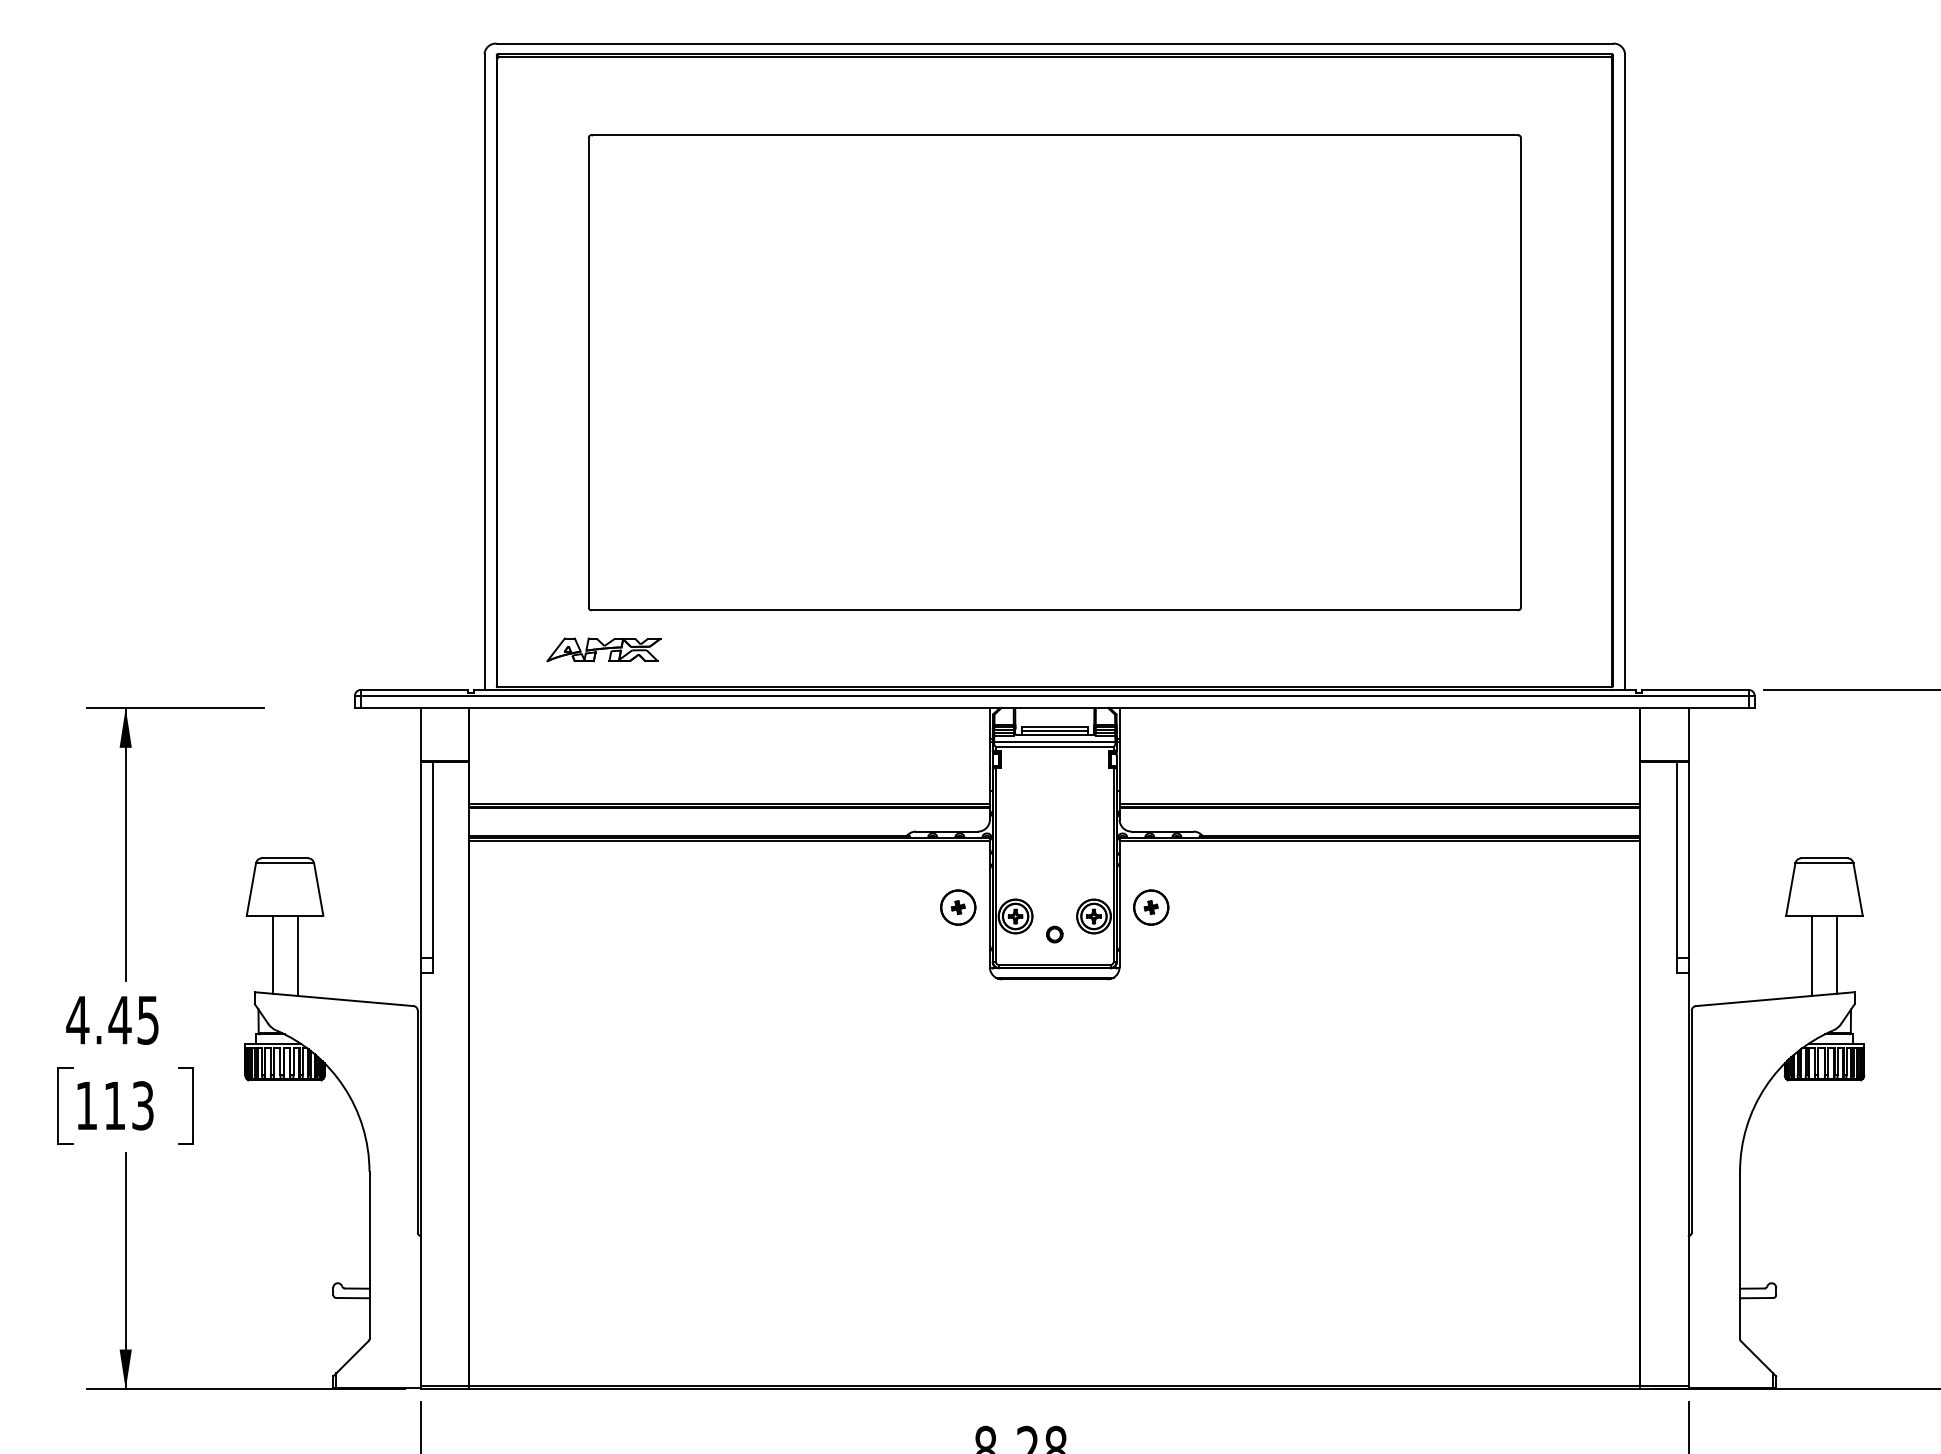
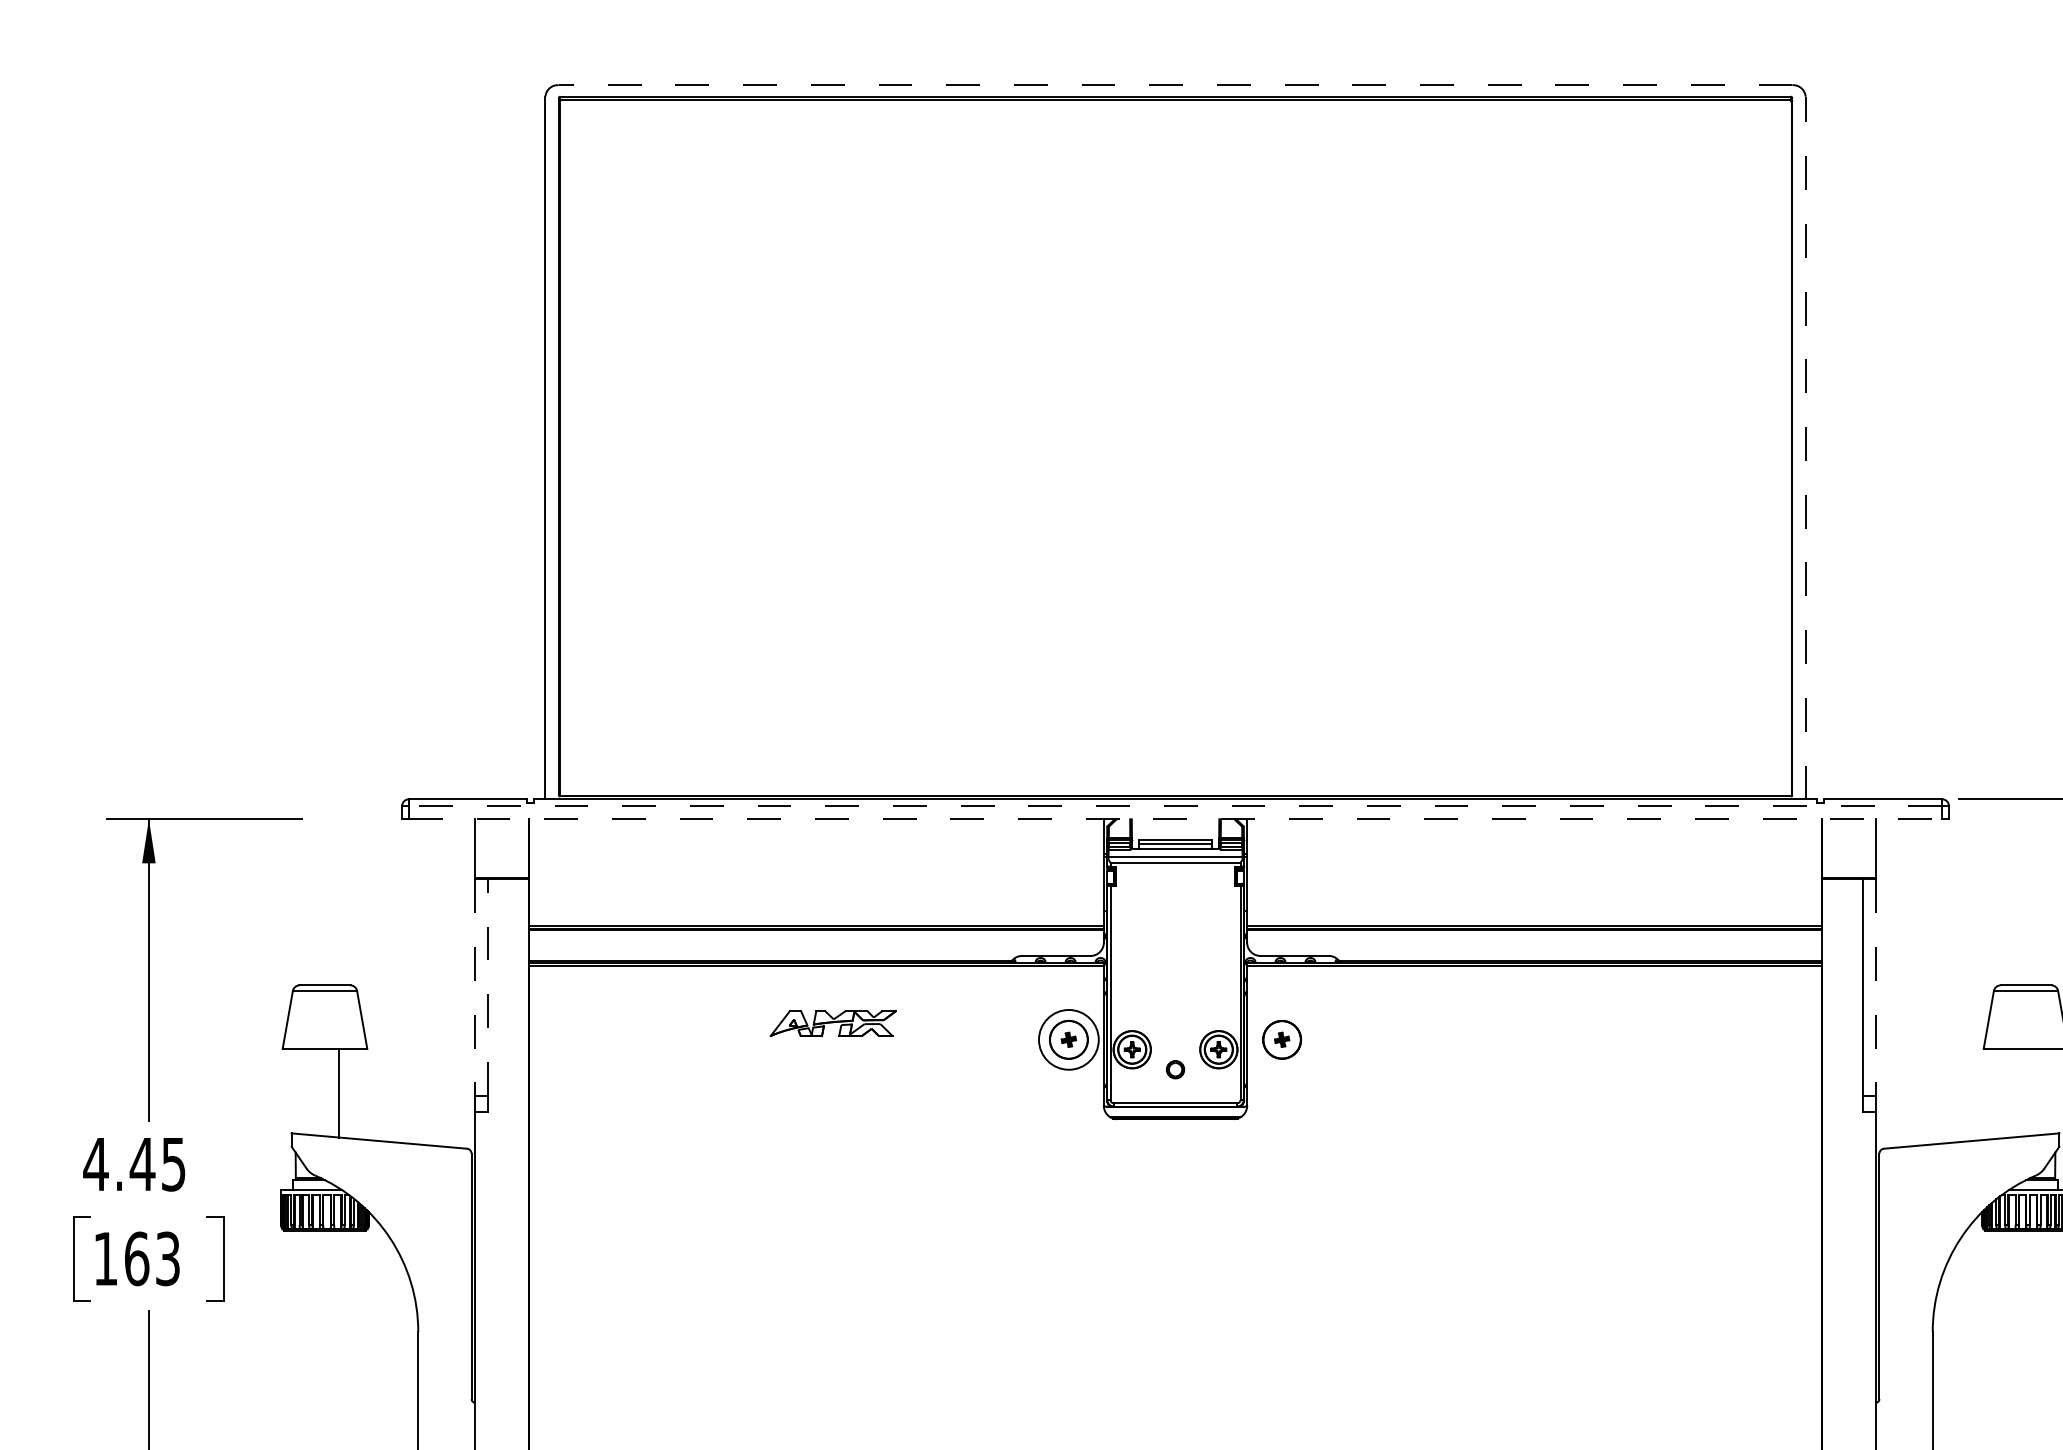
line: (1054, 43) -> (1175, 85), solid -> dashed
line: (1625, 371) -> (1806, 447), solid -> dashed
part: (1054, 372) -> (1175, 448), removed
part: (603, 649) -> (832, 1023), moved
line: (1054, 695) -> (1175, 805), solid -> dashed
line: (1054, 708) -> (1175, 819), solid -> dashed
line: (420, 860) -> (474, 987), solid -> dashed
line: (432, 860) -> (487, 987), solid -> dashed
line: (1688, 860) -> (1875, 987), solid -> dashed
circle: (958, 907) -> (1069, 1039), size x1.6
line: (272, 954) -> (311, 1091), removed
line: (1837, 954) -> (2040, 1091), removed
line: (1811, 955) -> (2011, 1092), removed
text: (115, 1105) -> (137, 1258), 113 -> 163

